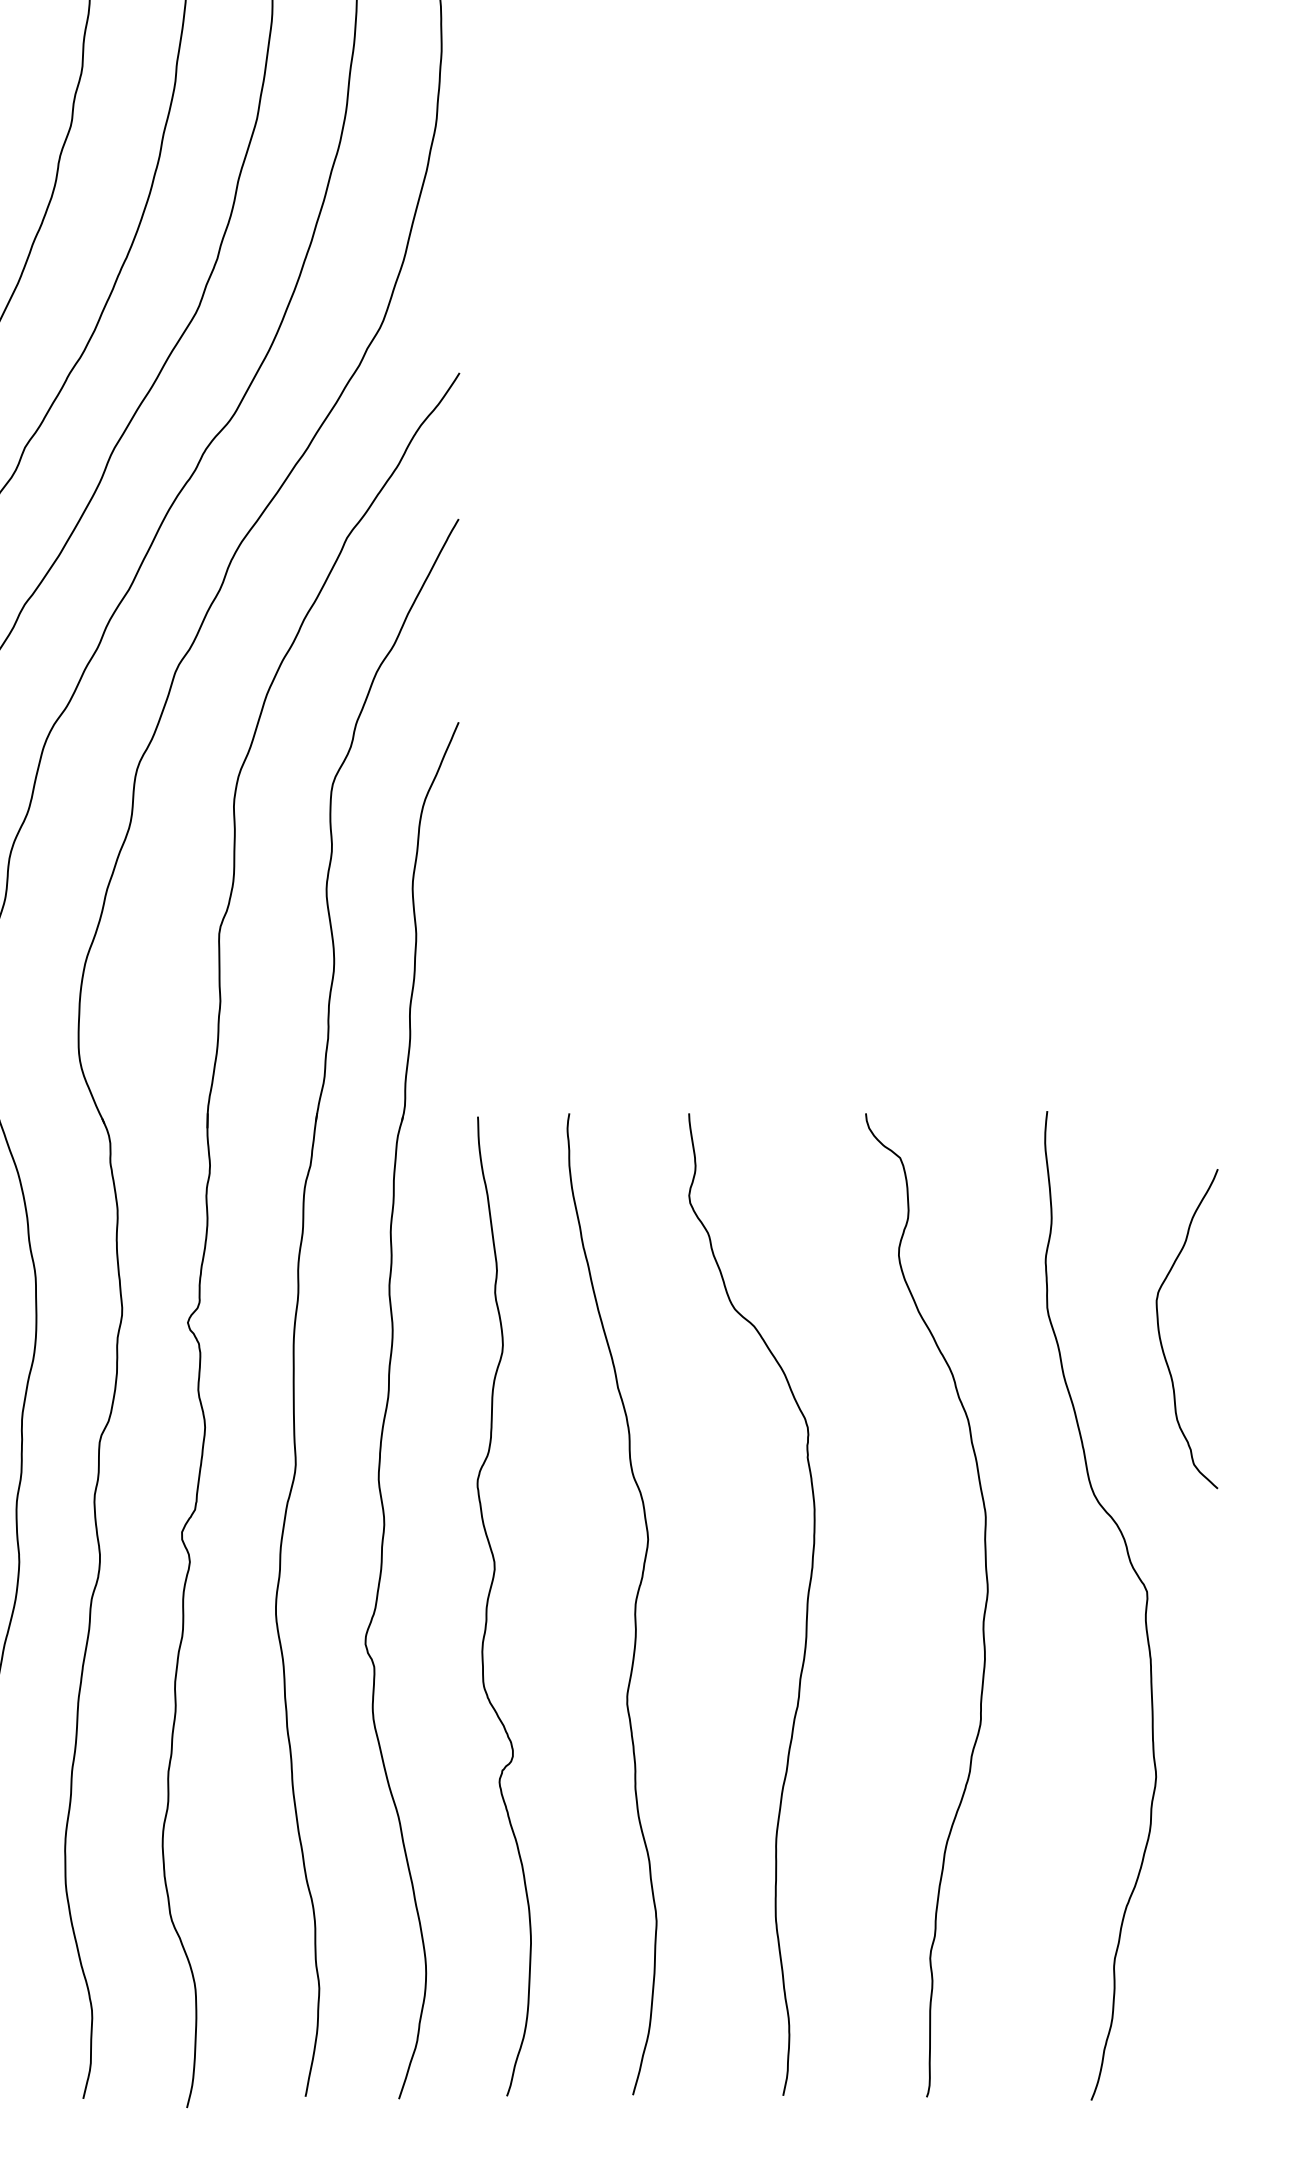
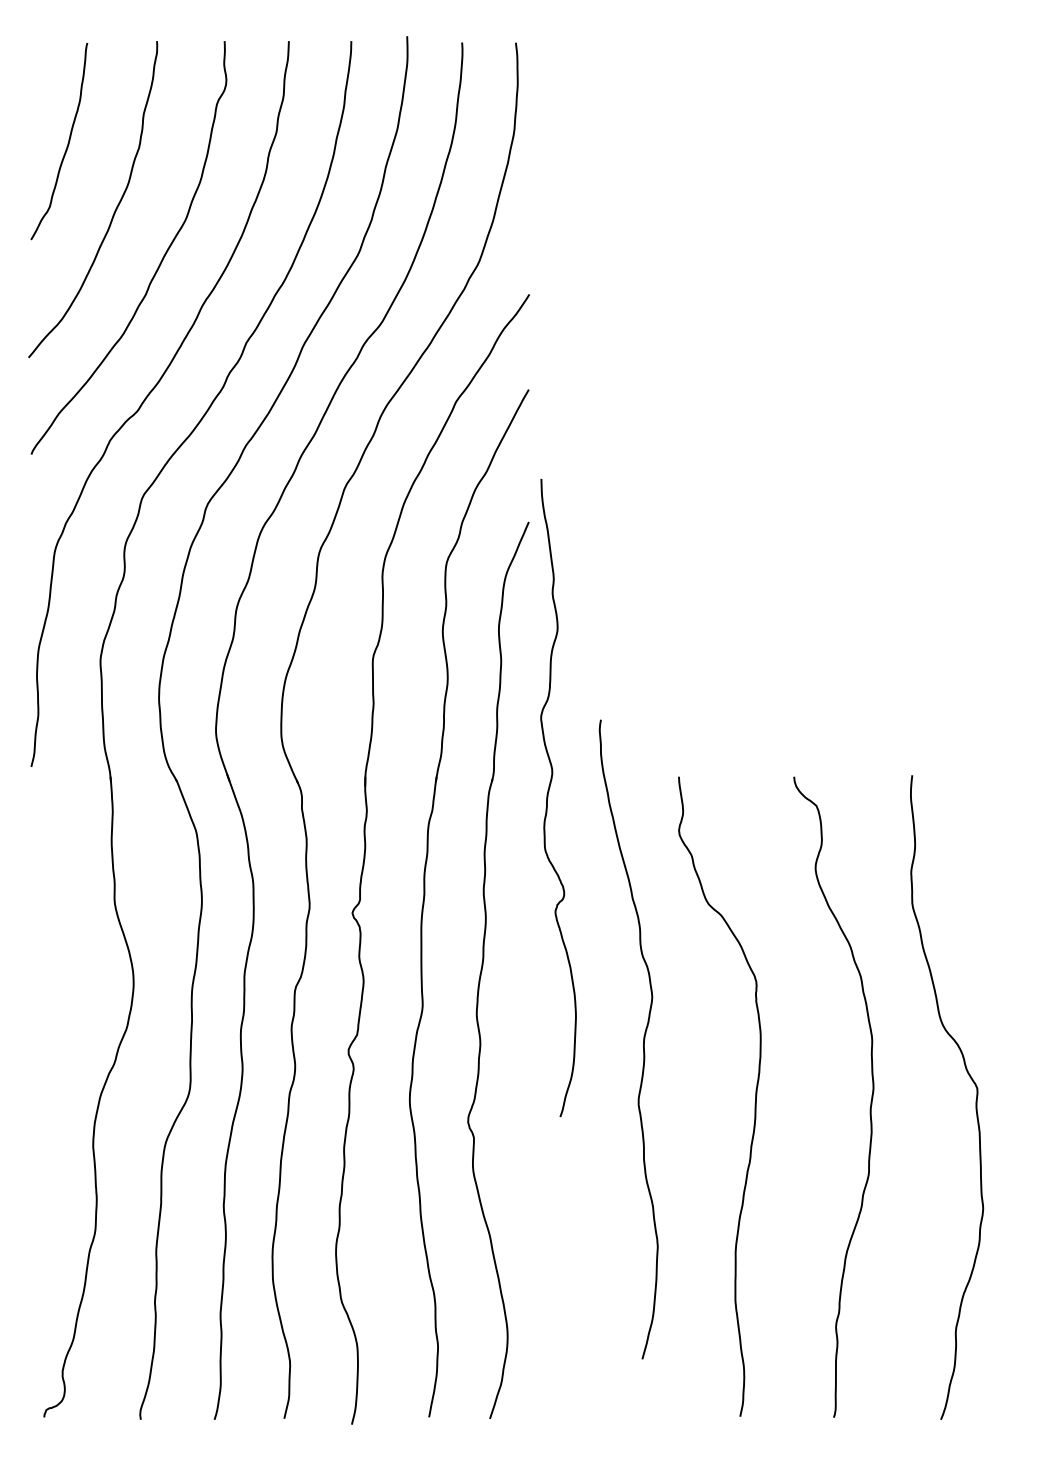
curve: (1161, 1334) -> (986, 920), removed
curve: (634, 1604) -> (643, 1039), moved
curve: (488, 1605) -> (548, 797), moved

